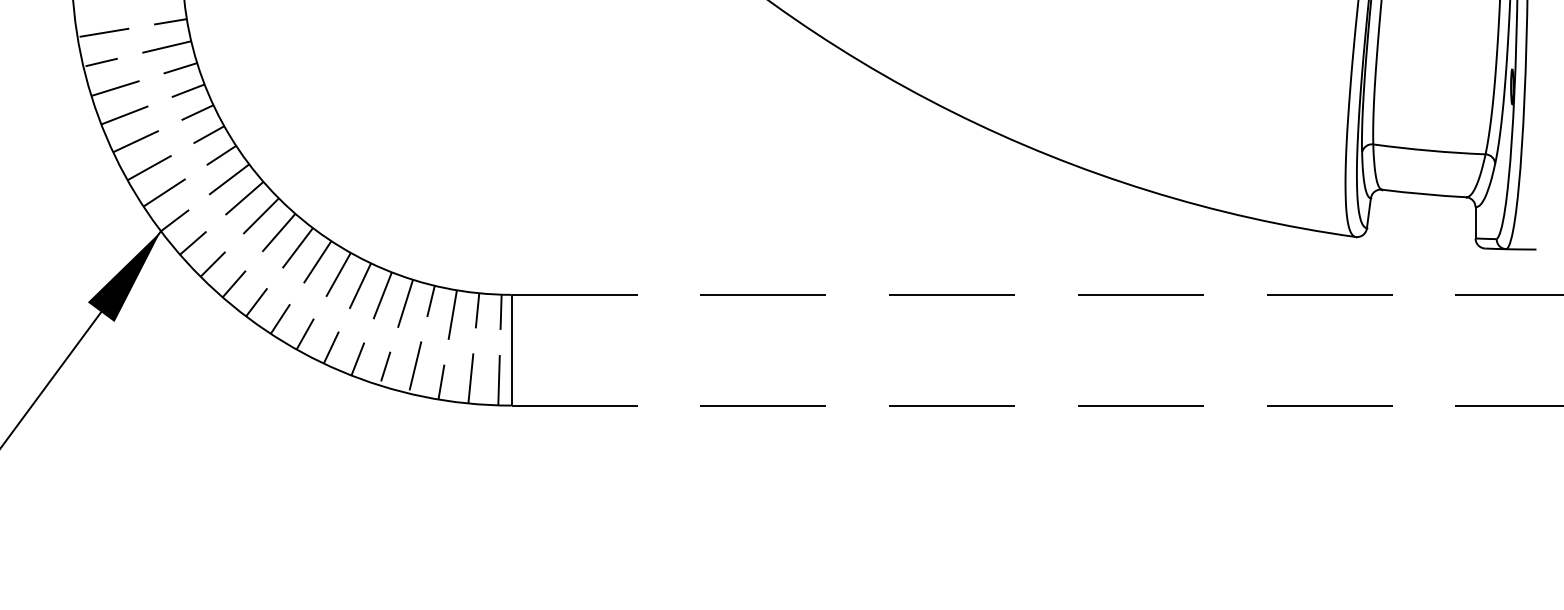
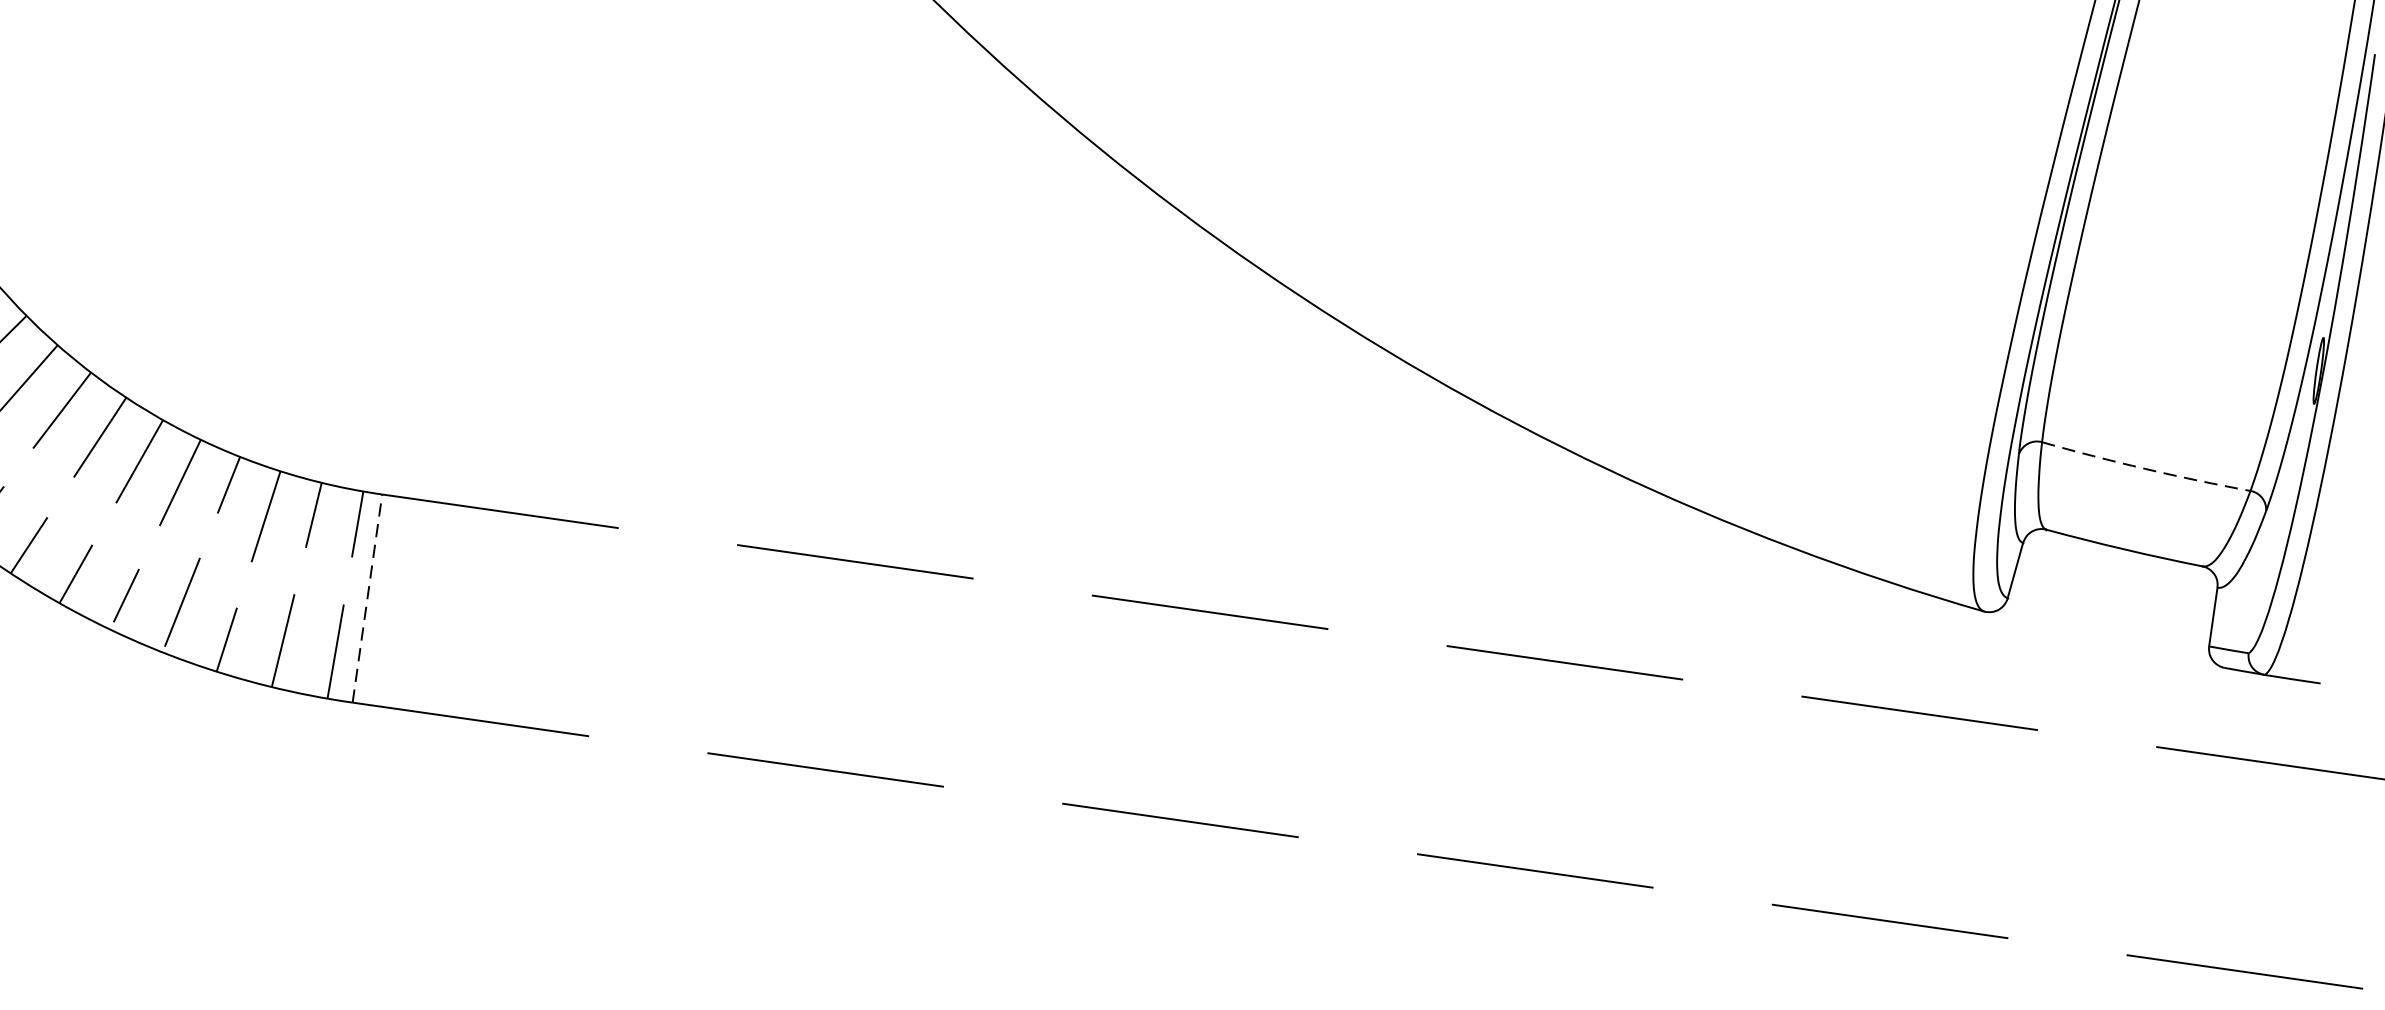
arc: (1429, 150) -> (2146, 468), solid -> dashed
line: (511, 349) -> (367, 597), solid -> dashed

